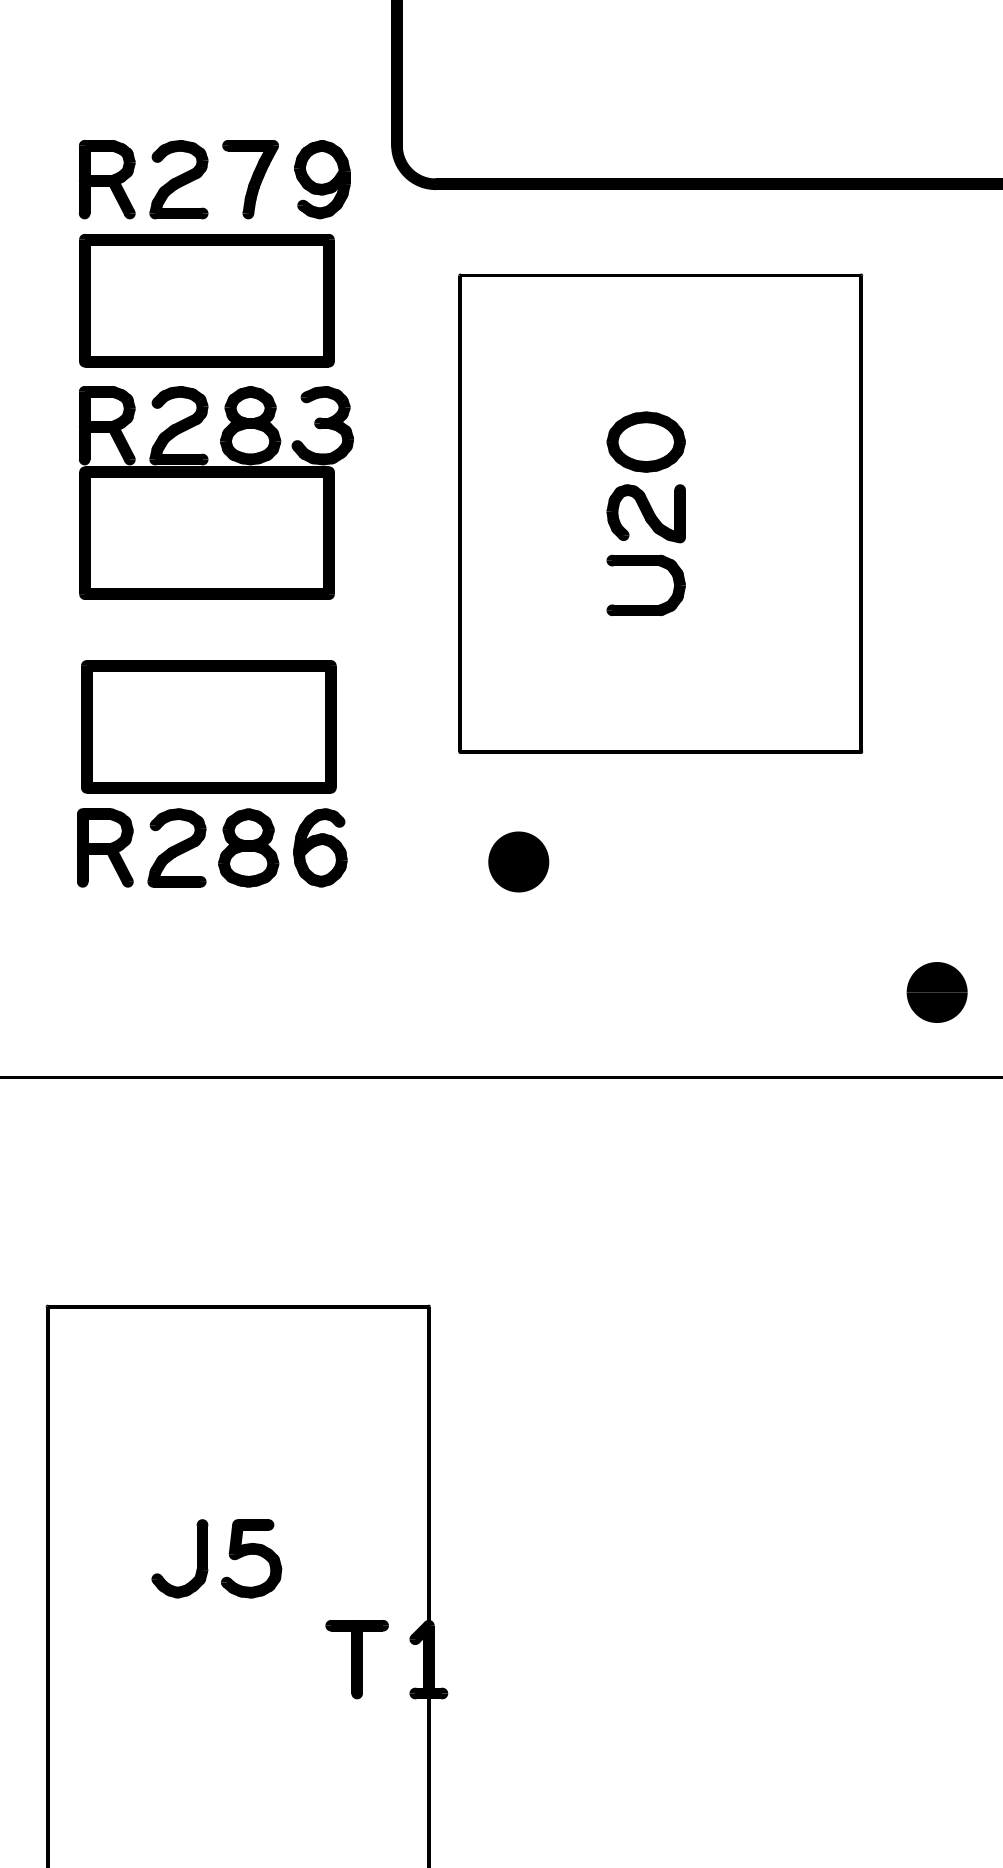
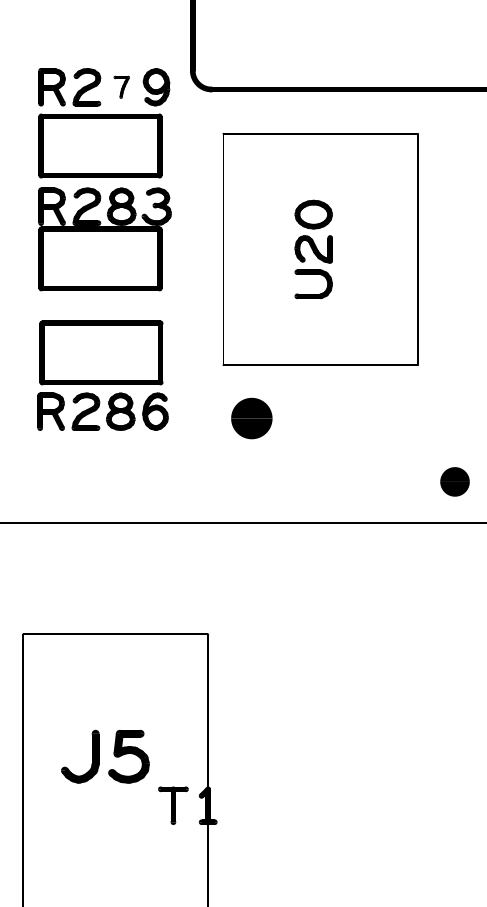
part: (250, 180) -> (121, 87), size x0.6
part: (517, 861) -> (251, 418), size x1.4
part: (215, 1558) -> (104, 756), size x1.4

